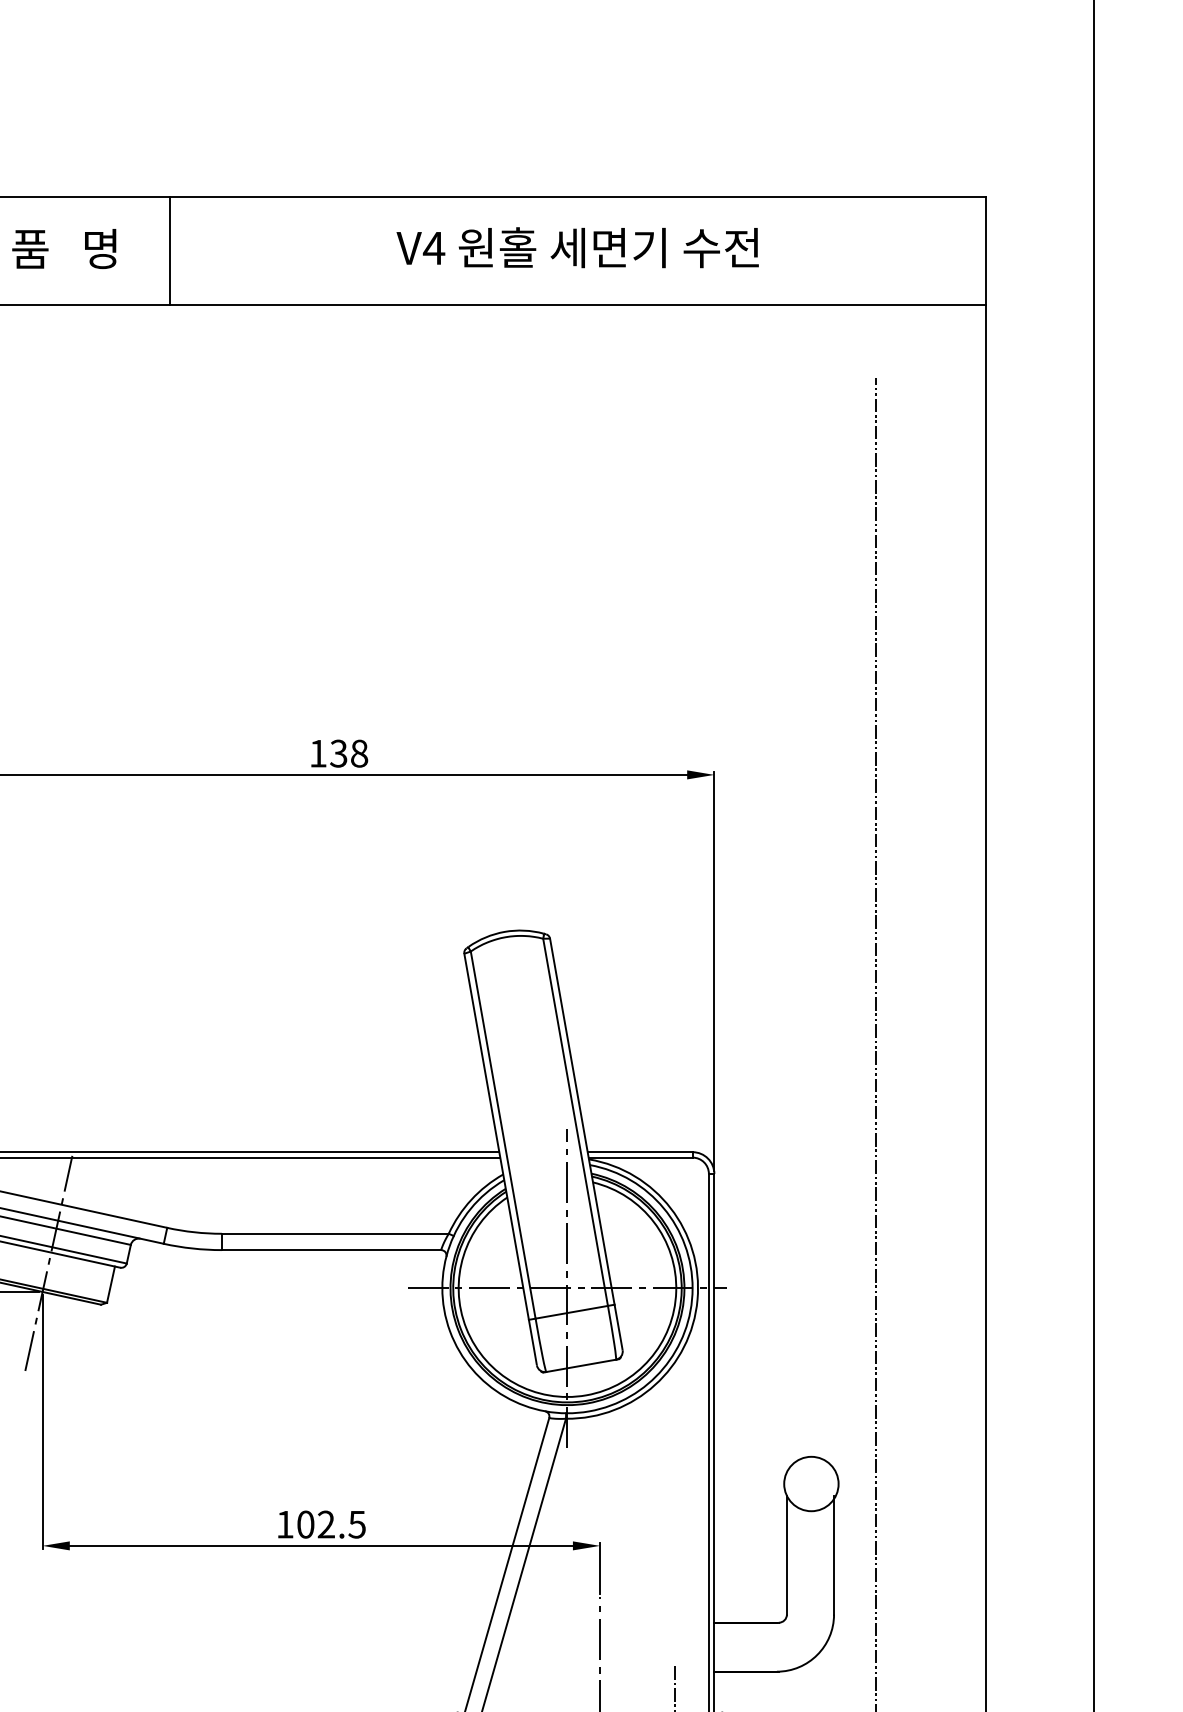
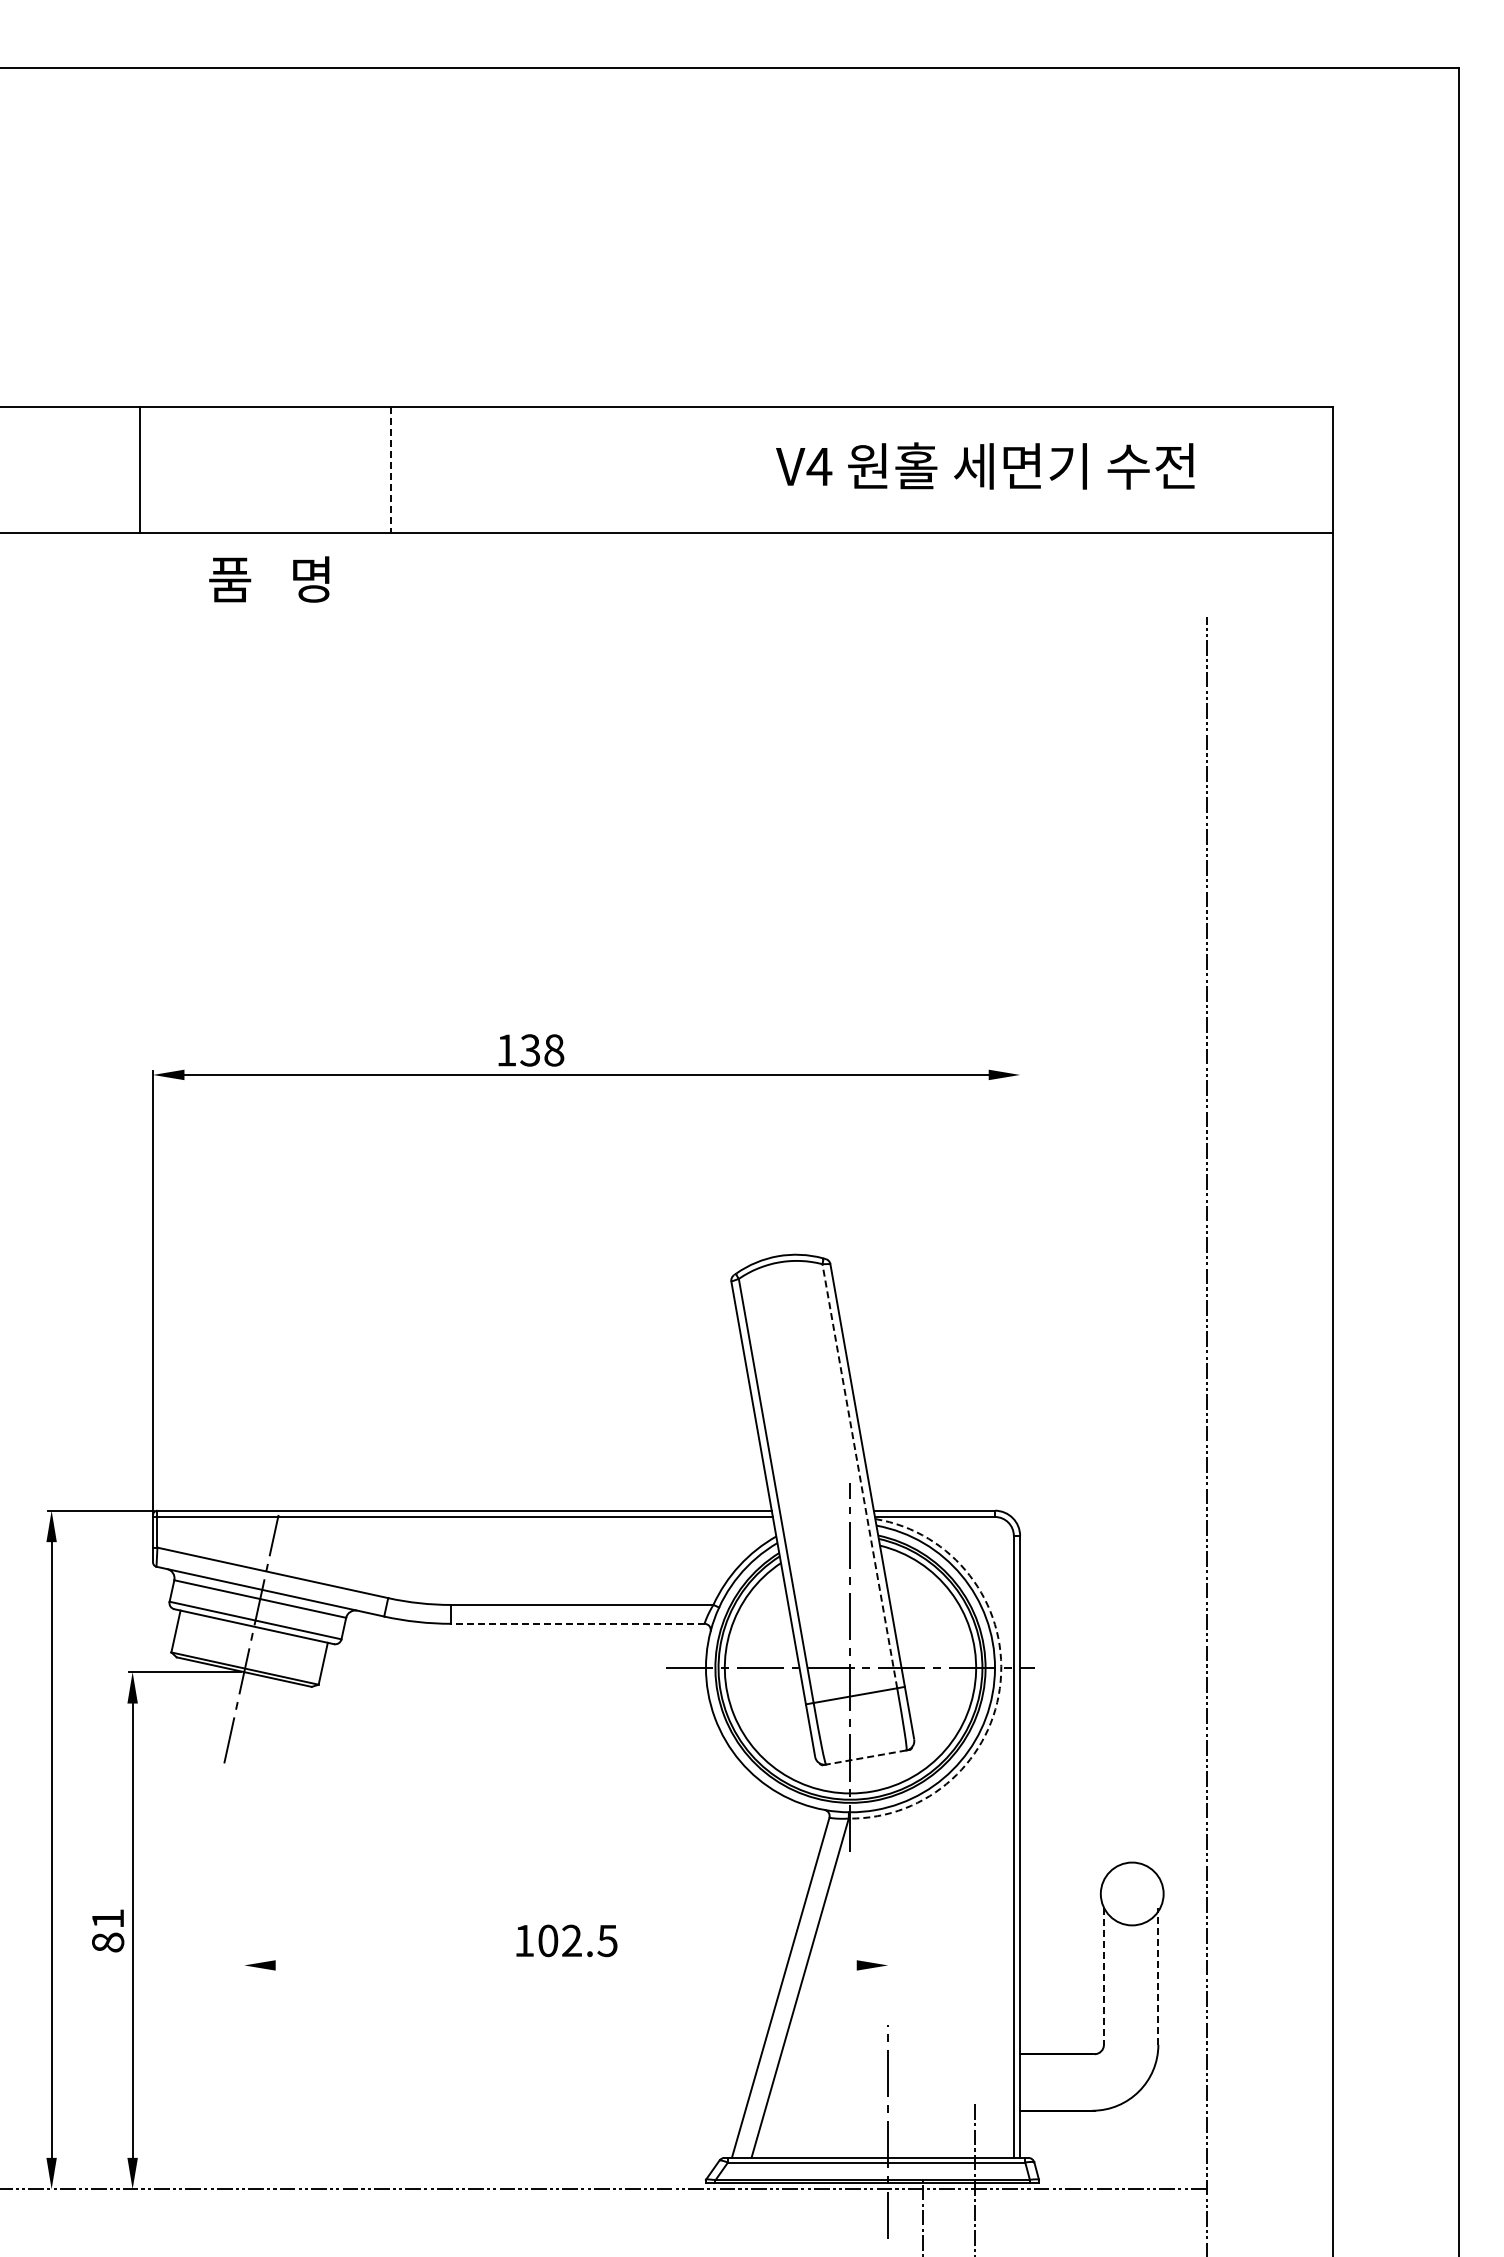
text: (577, 247) -> (985, 465), moved
text: (64, 248) -> (269, 579), moved
line: (169, 250) -> (390, 469), solid -> dashed
text: (339, 753) -> (531, 1050), moved
line: (714, 971) -> (1020, 1301), removed
line: (575, 1121) -> (859, 1475), solid -> dashed
line: (331, 1249) -> (577, 1623), solid -> dashed
arc: (697, 1300) -> (1000, 1681), solid -> dashed
line: (581, 1365) -> (866, 1757), solid -> dashed
line: (42, 1422) -> (244, 1822), removed
line: (320, 1545) -> (565, 1965), removed
line: (786, 1555) -> (1103, 1976), solid -> dashed
line: (834, 1555) -> (1158, 1976), solid -> dashed
line: (600, 1567) -> (888, 1990), removed

